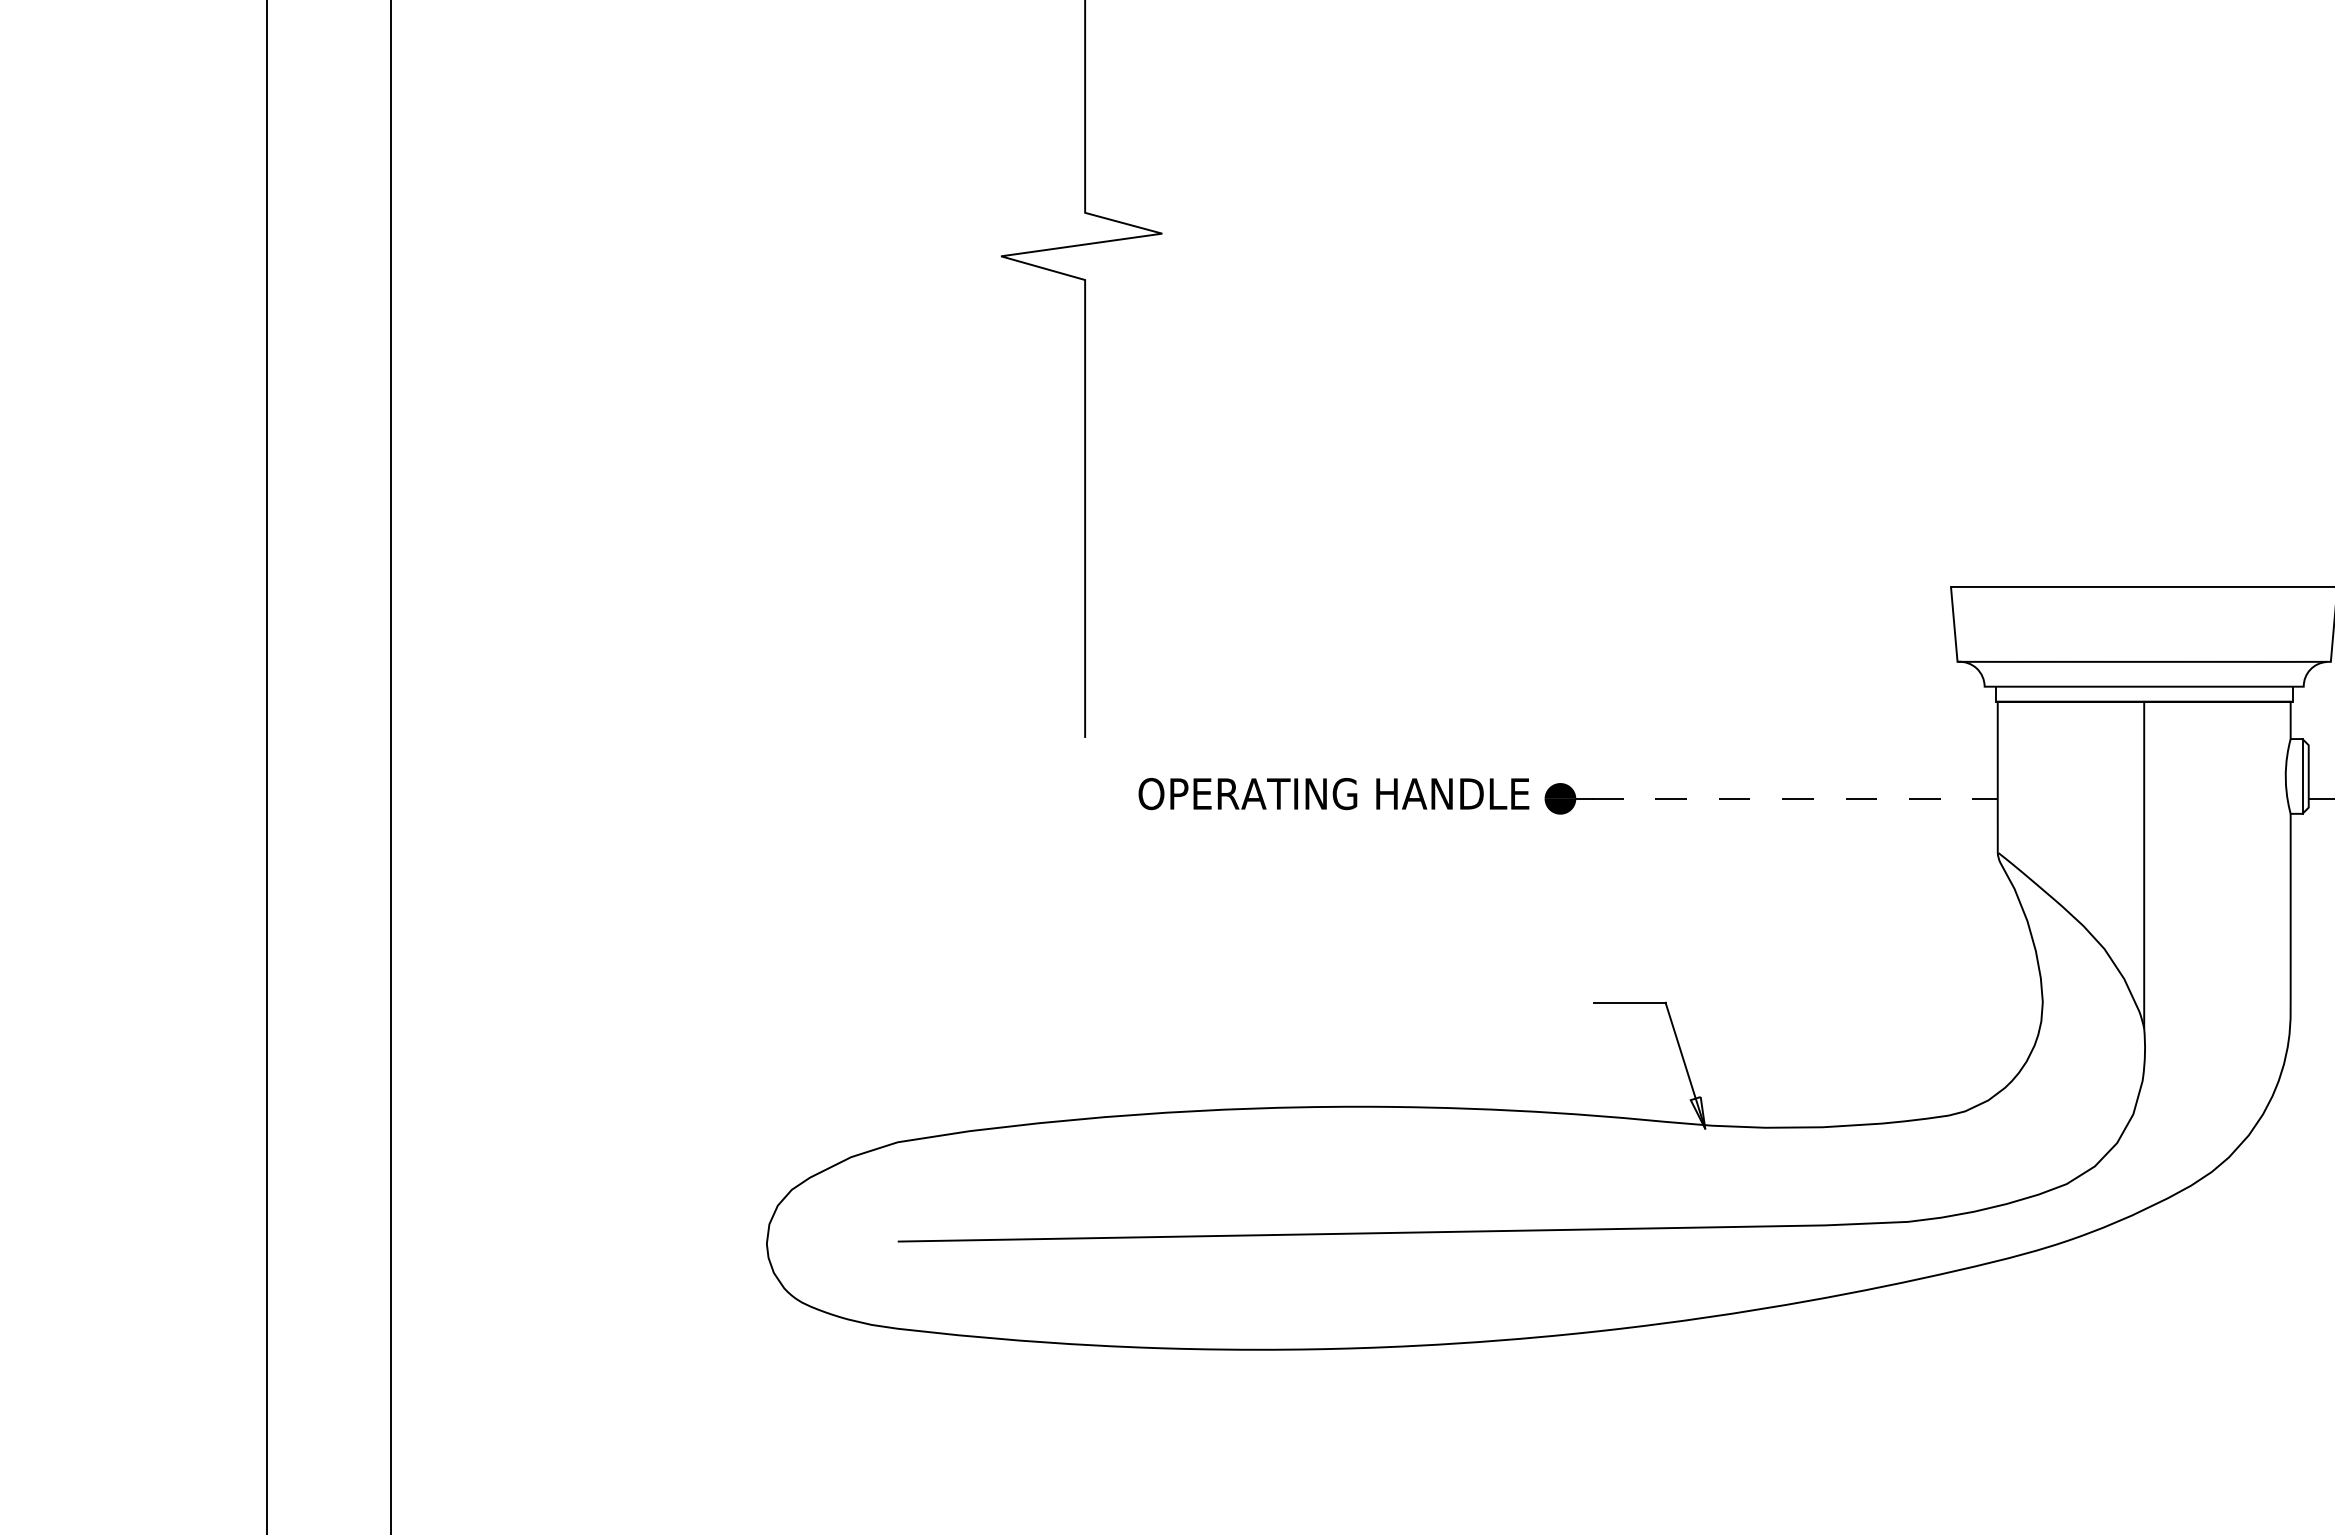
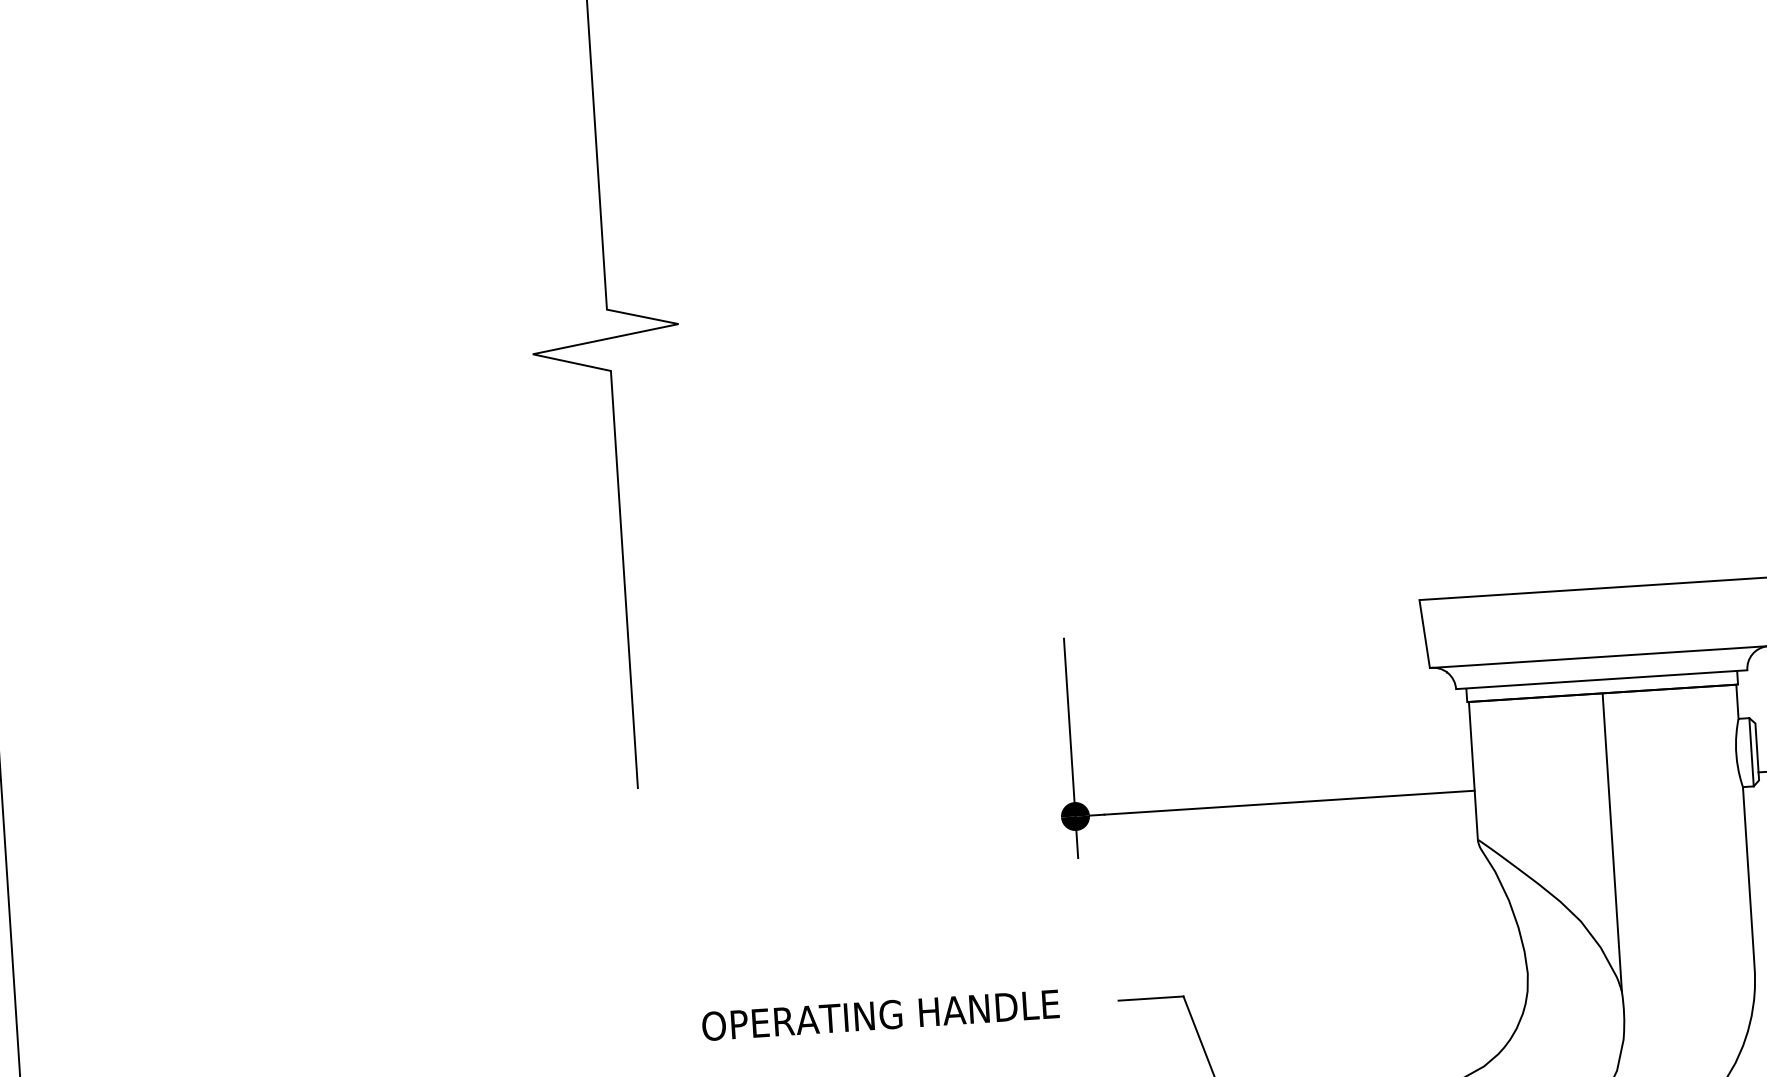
line: (1560, 724) -> (1071, 748), added
text: (1333, 794) -> (880, 1015), moved
line: (1794, 798) -> (1289, 802), dashed -> solid

